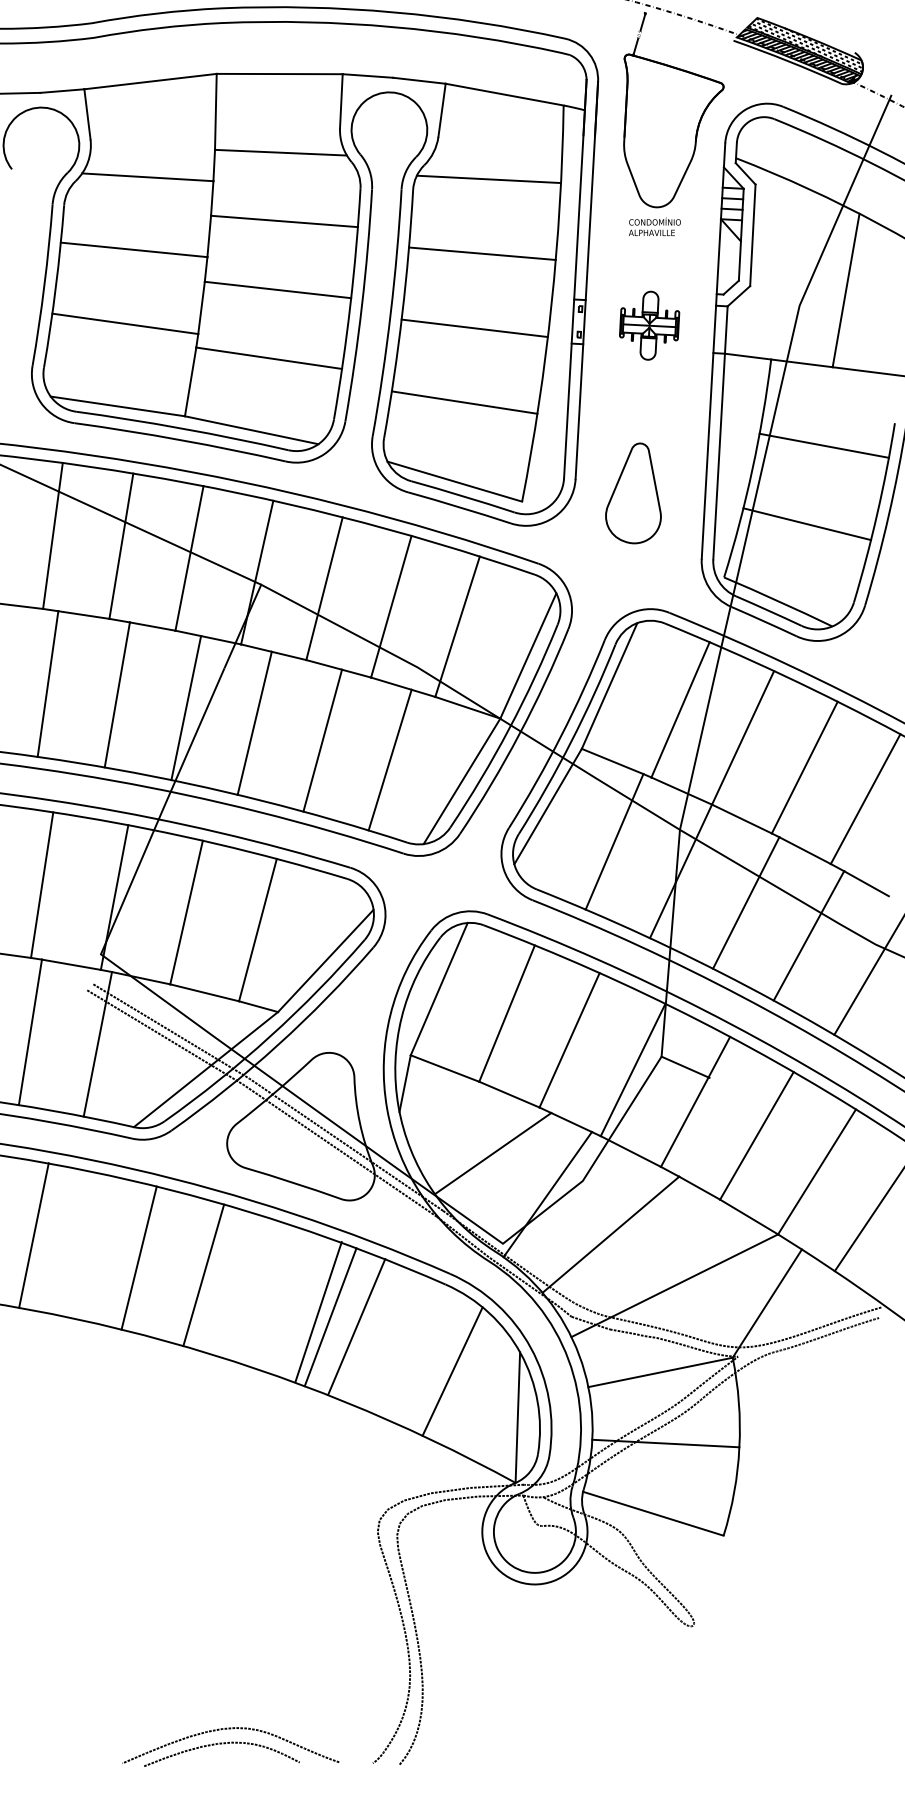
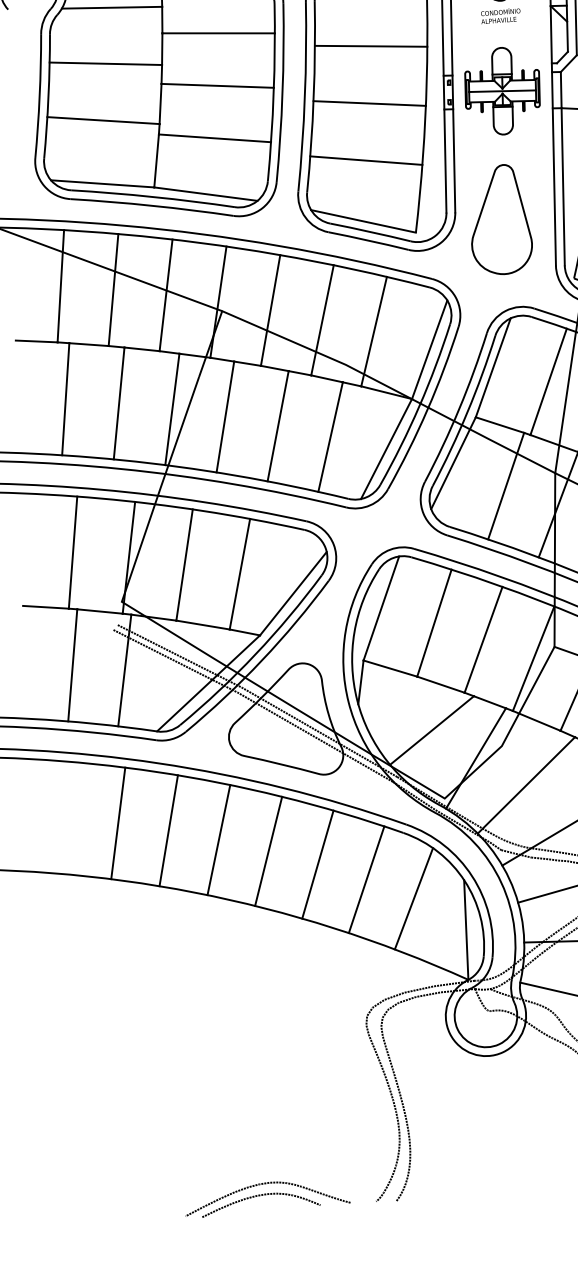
part: (649, 325) -> (502, 91), size x1.67
part: (633, 493) -> (500, 219), size x1.43
line: (33, 1235) -> (117, 823), moved
line: (318, 1311) -> (268, 850), moved
line: (356, 1326) -> (366, 879), moved

